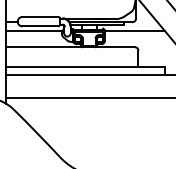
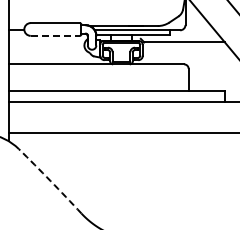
line: (40, 26) -> (55, 35), solid -> dashed
line: (34, 31) -> (46, 42), removed
arc: (36, 132) -> (50, 180), solid -> dashed

